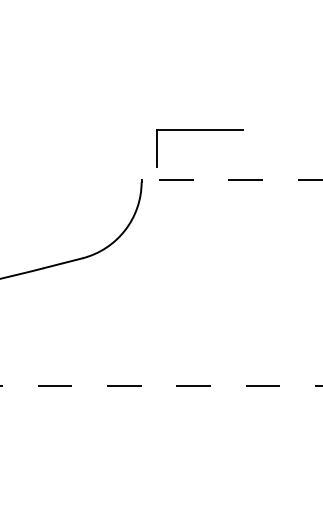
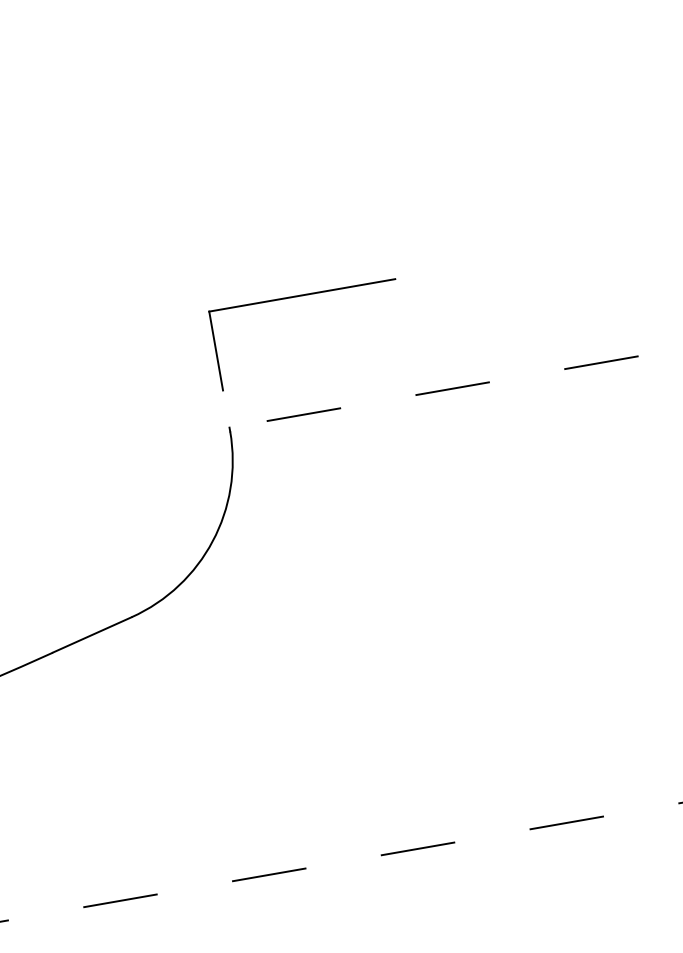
part: (199, 130) -> (301, 295), moved

